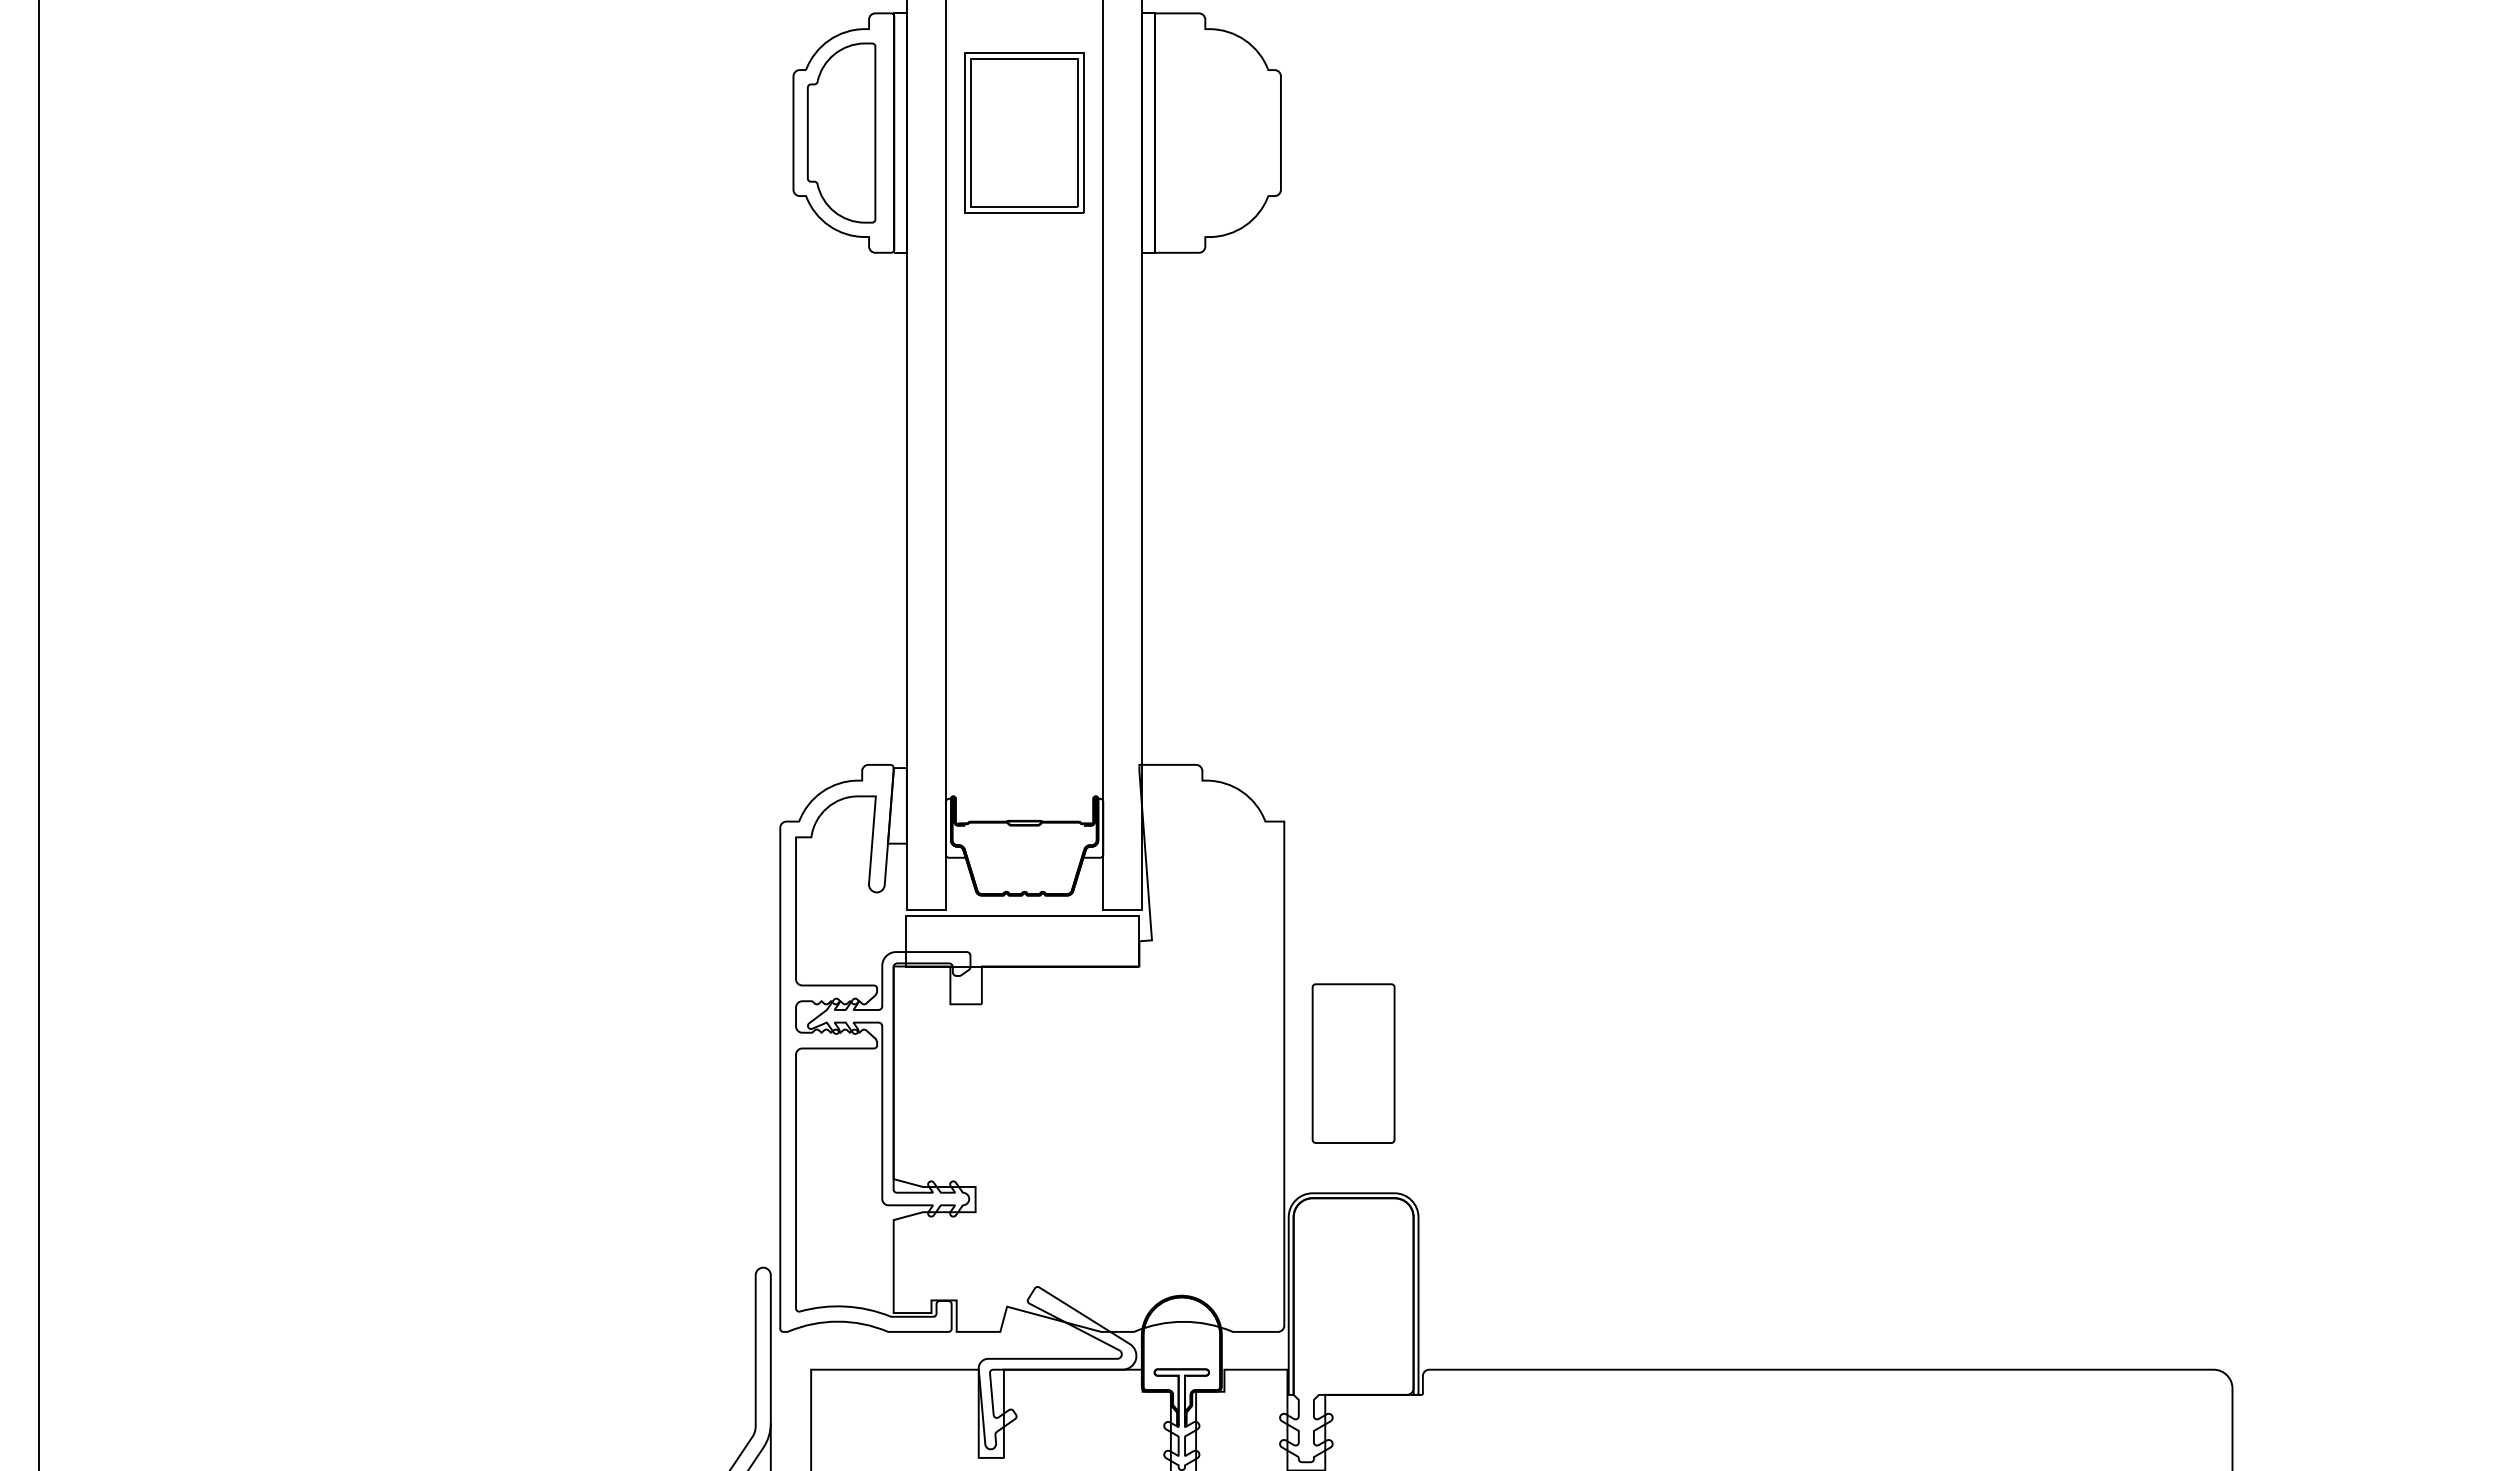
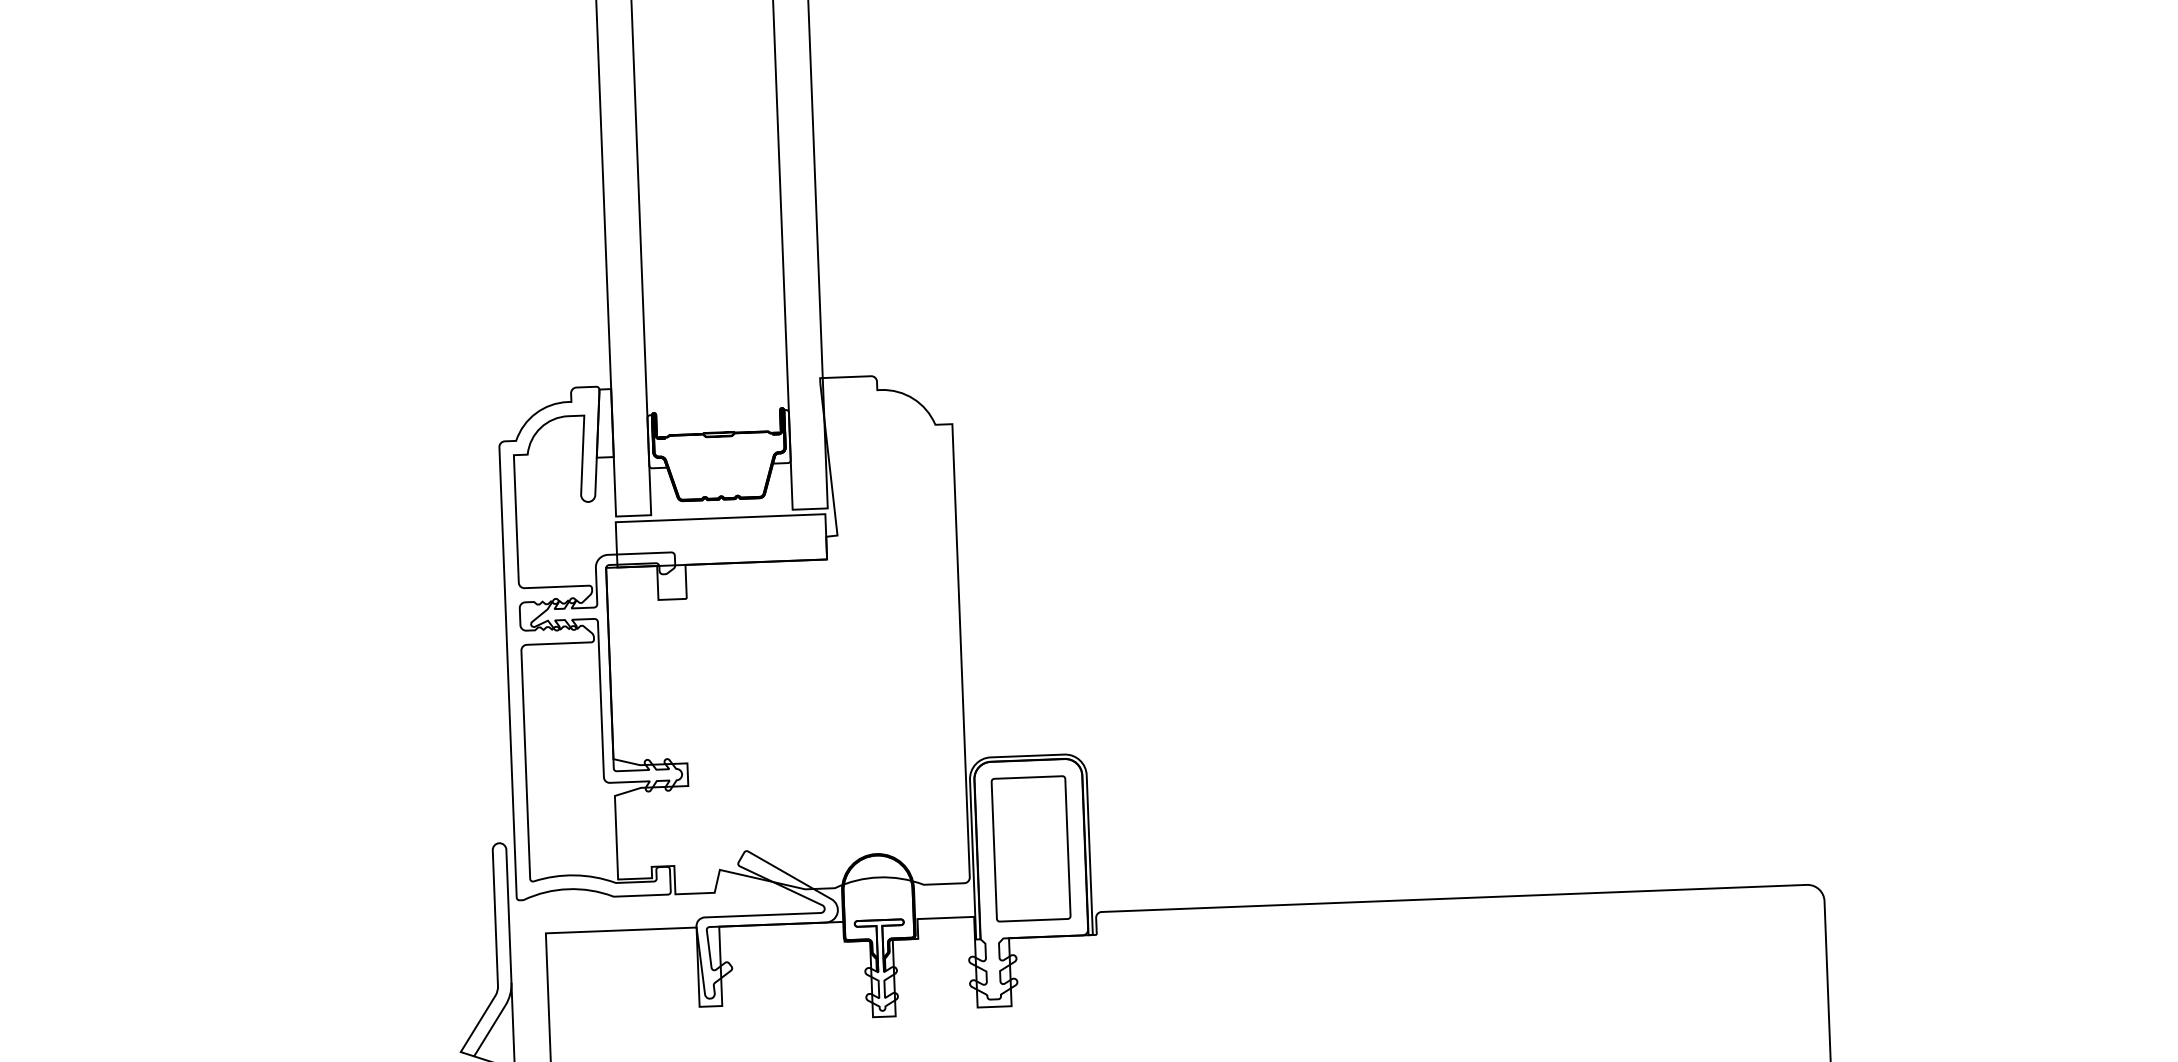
part: (1353, 1063) -> (1031, 848), moved

